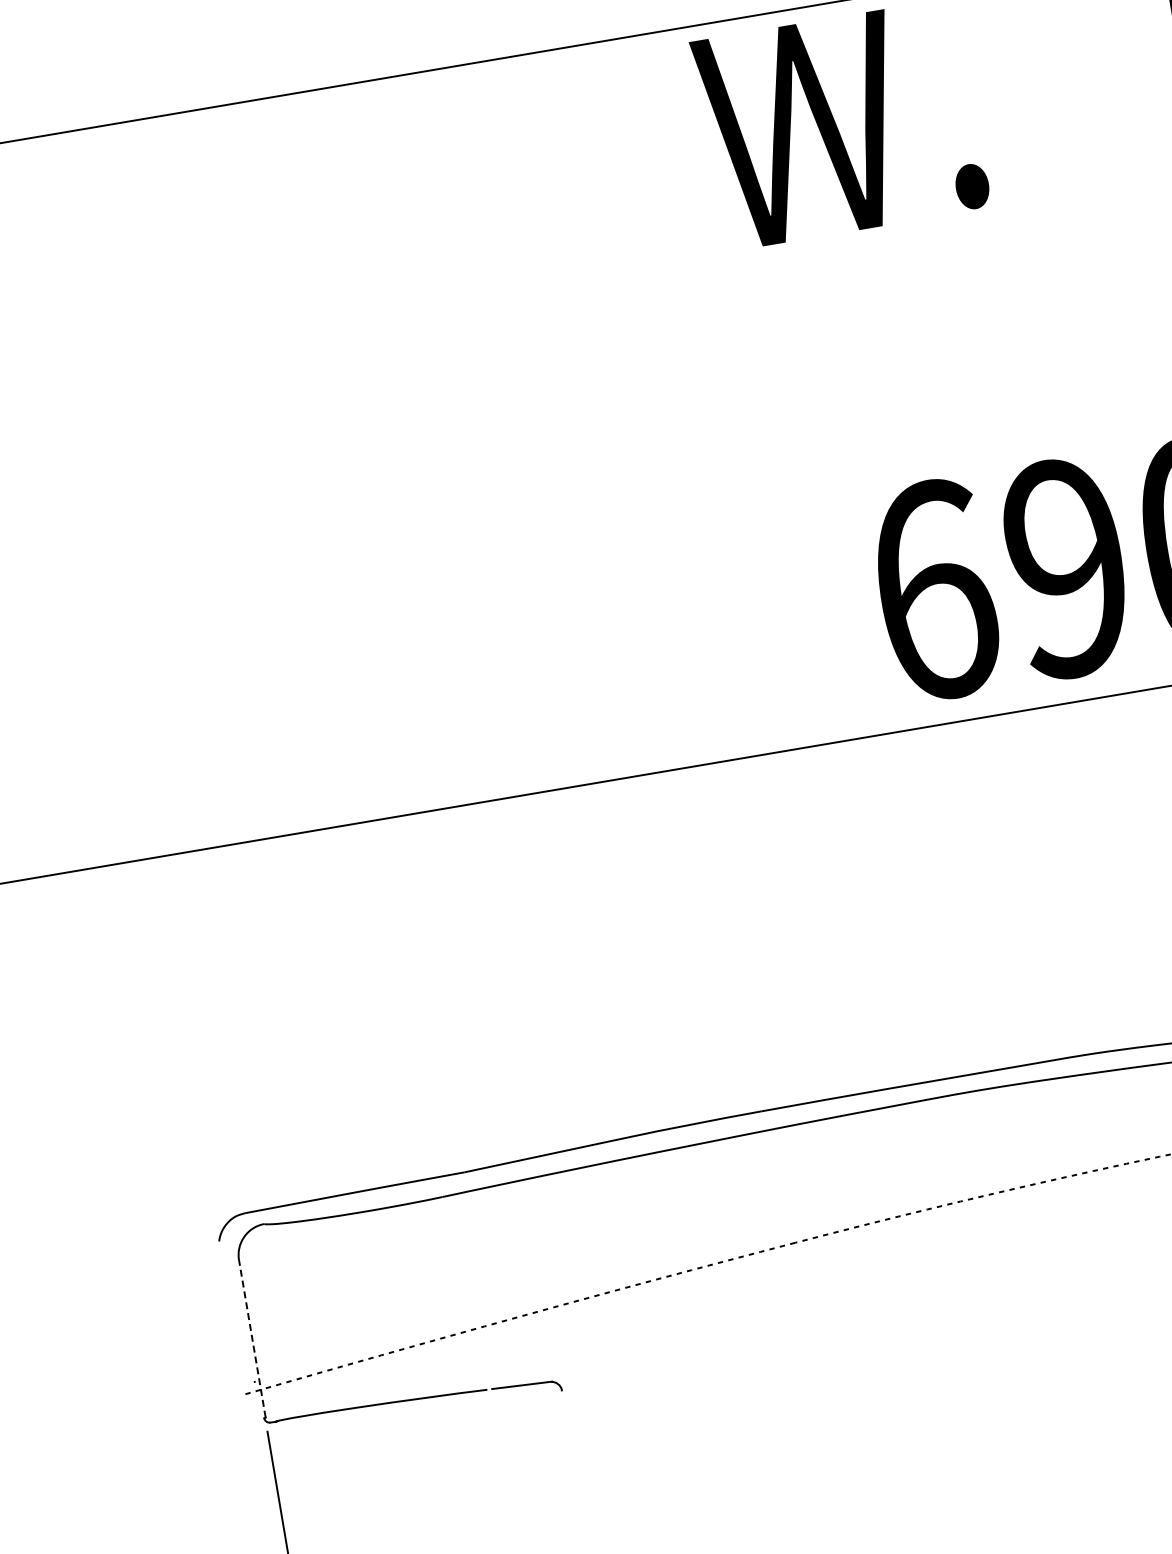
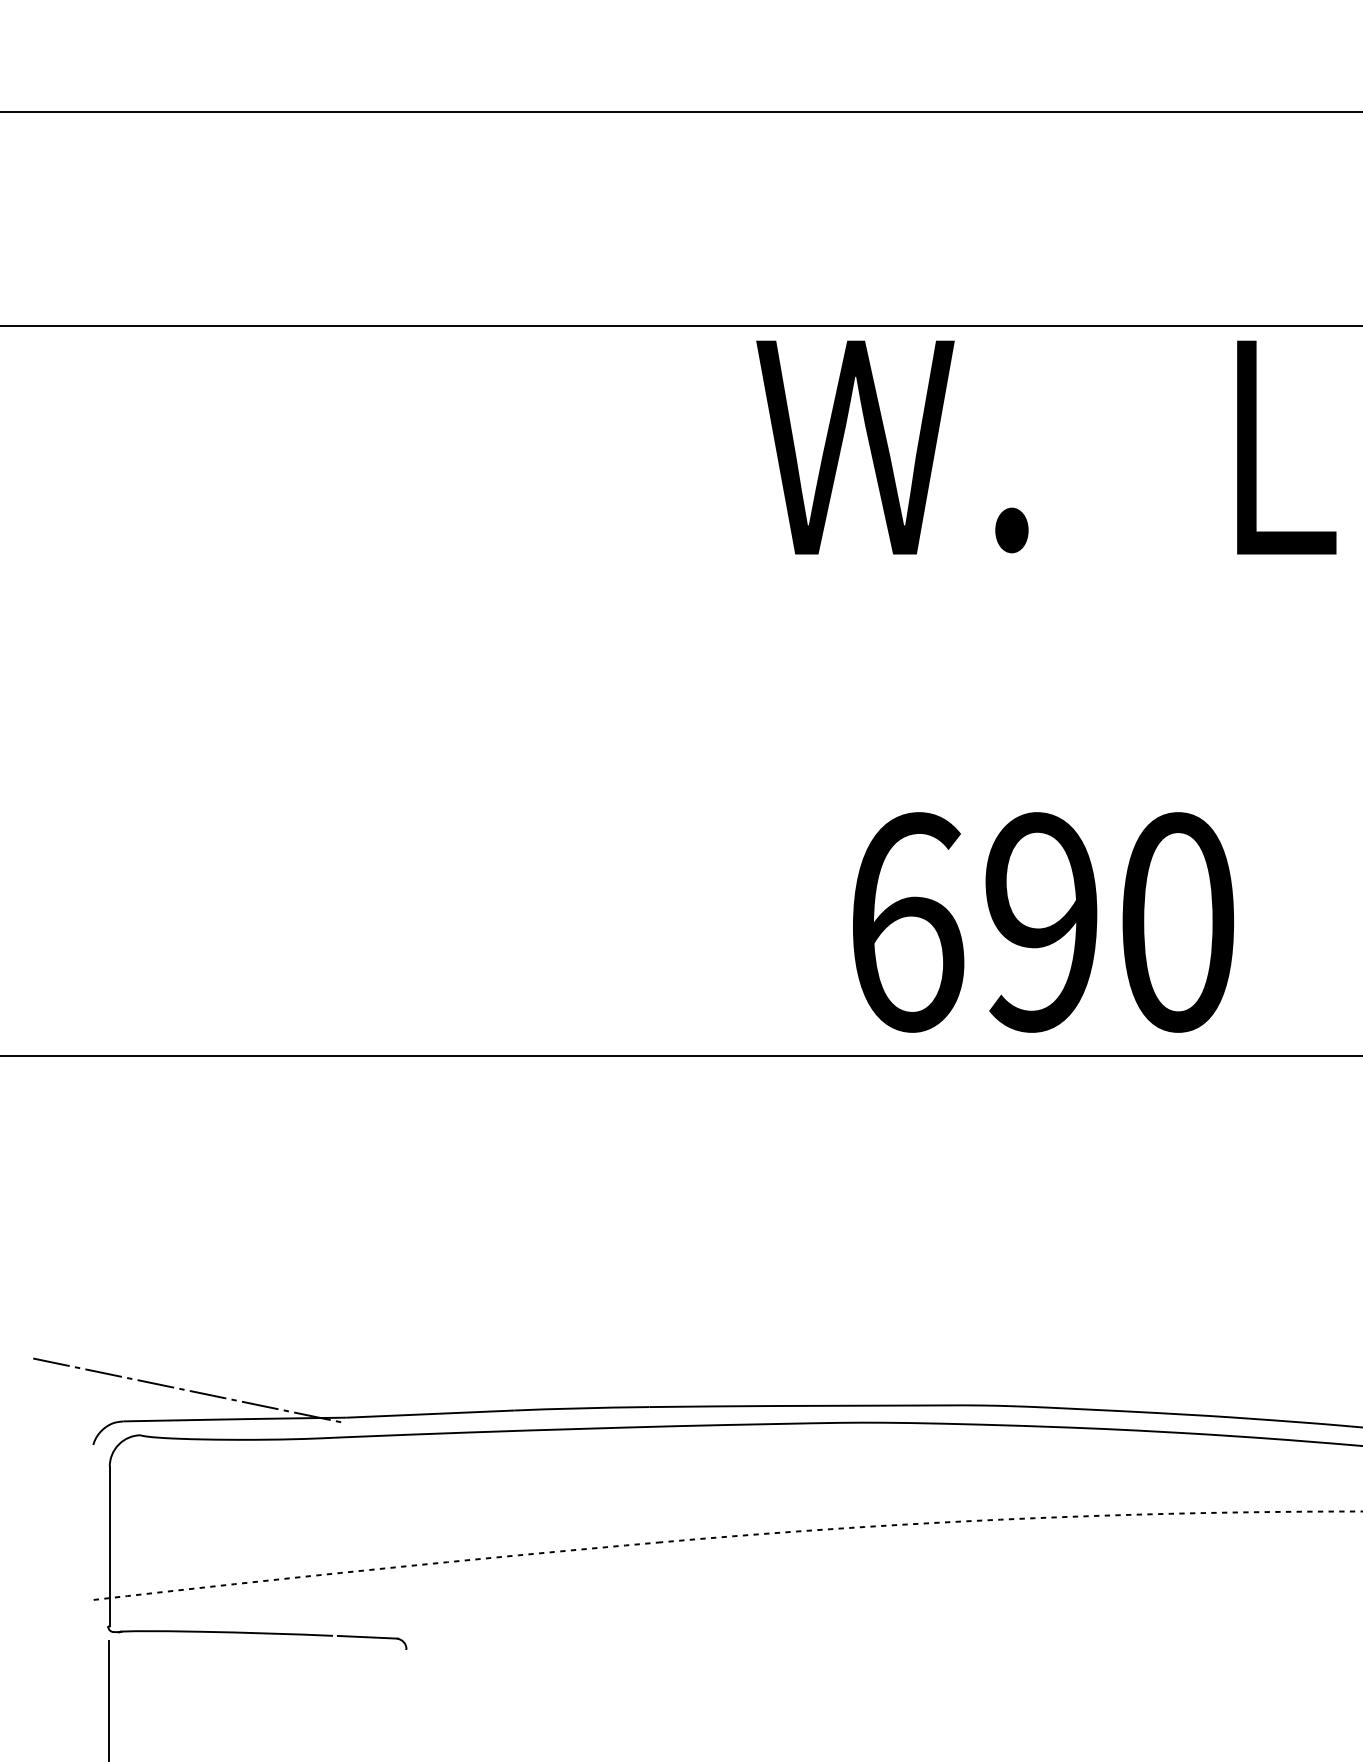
line: (302, 1172) -> (187, 1390), added
line: (252, 1338) -> (109, 1546), dashed -> solid

